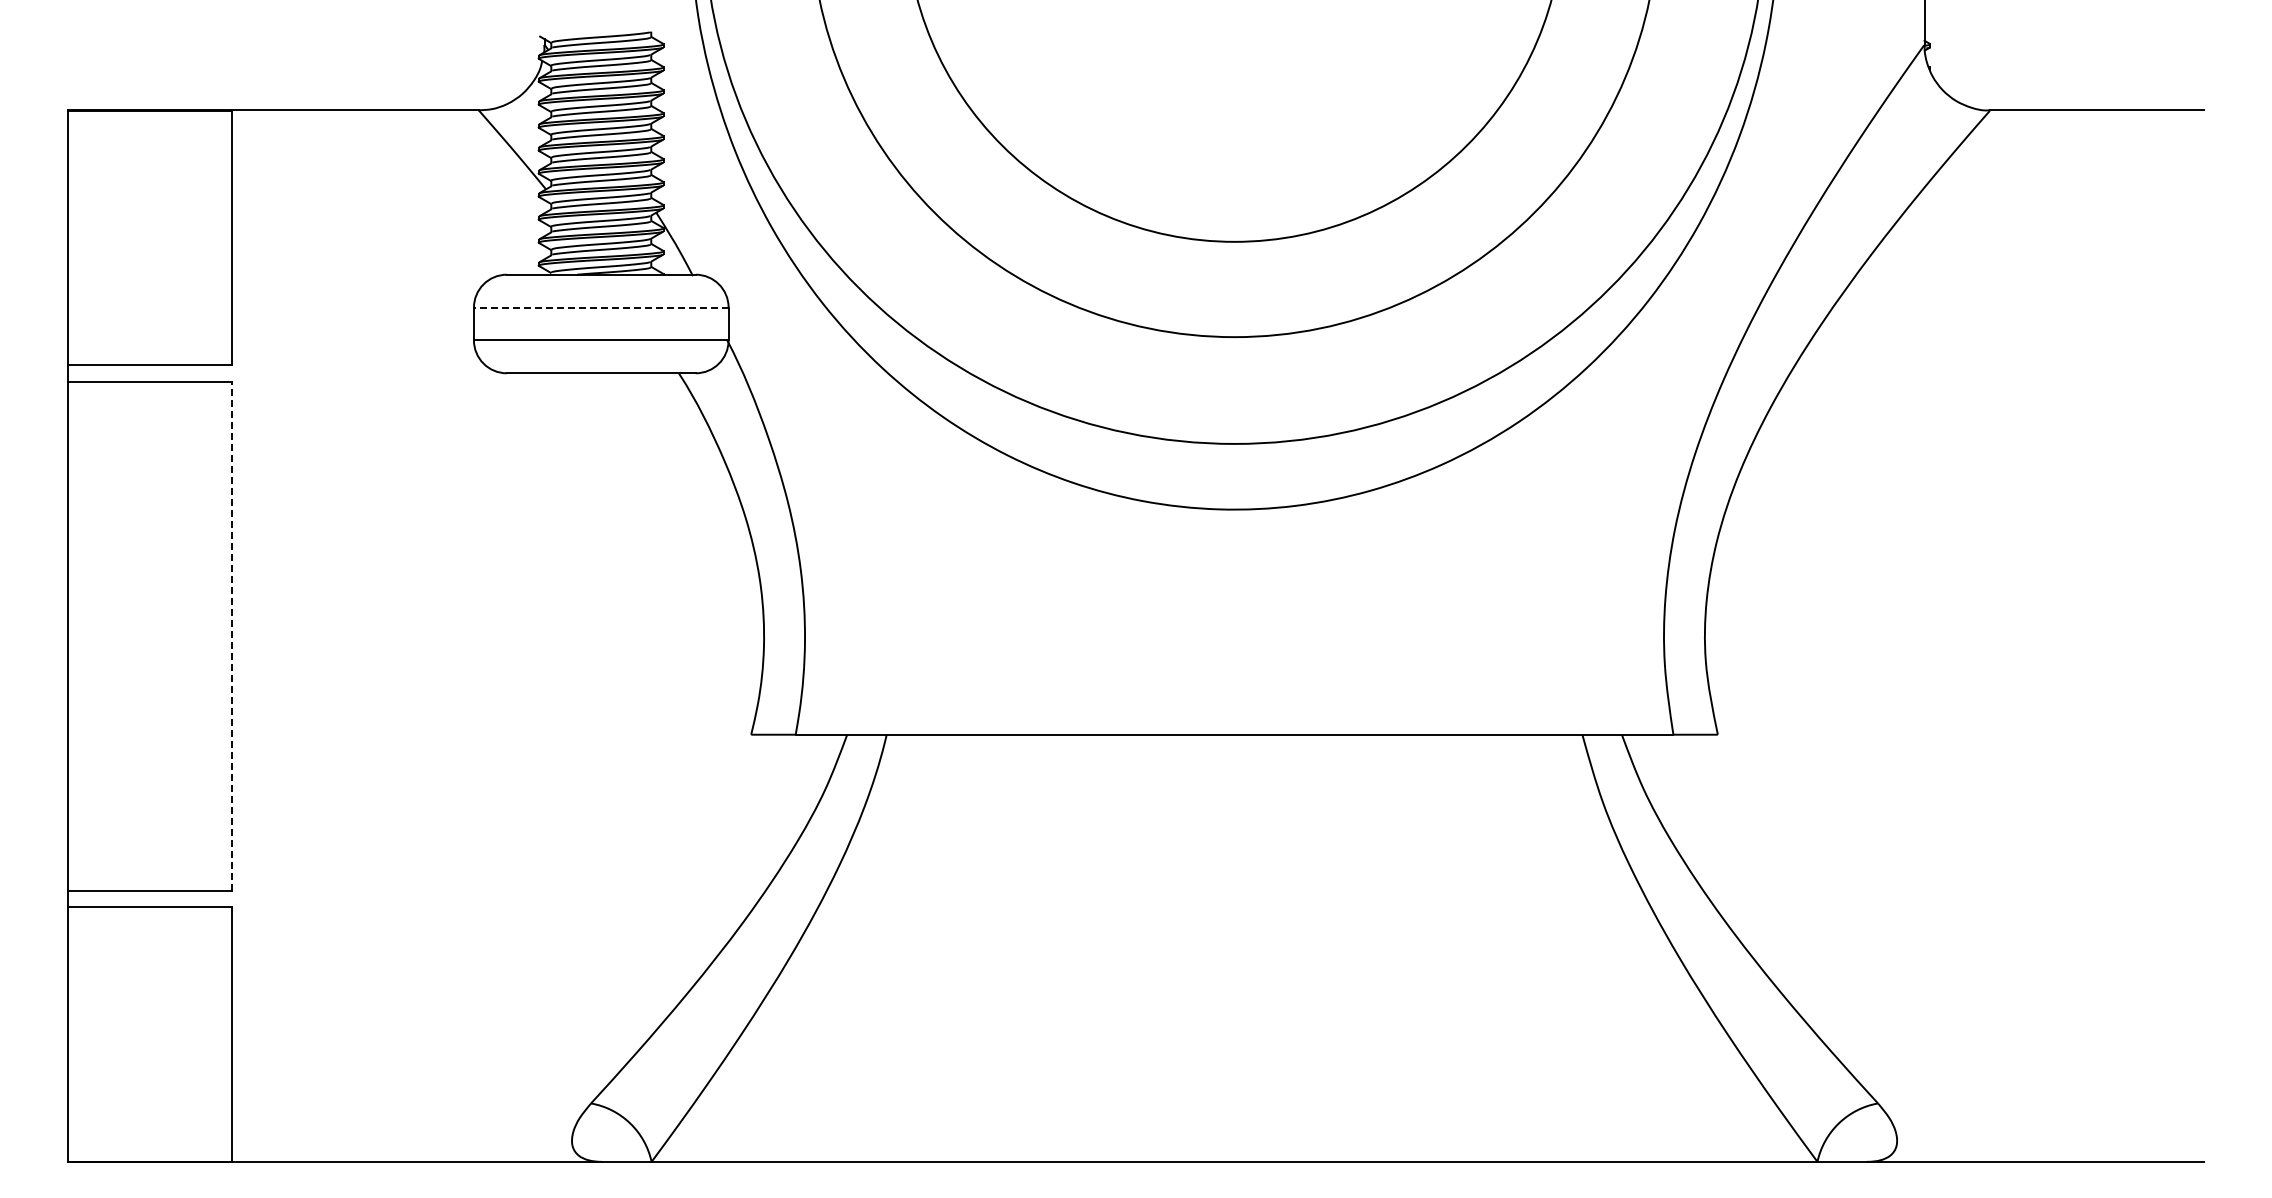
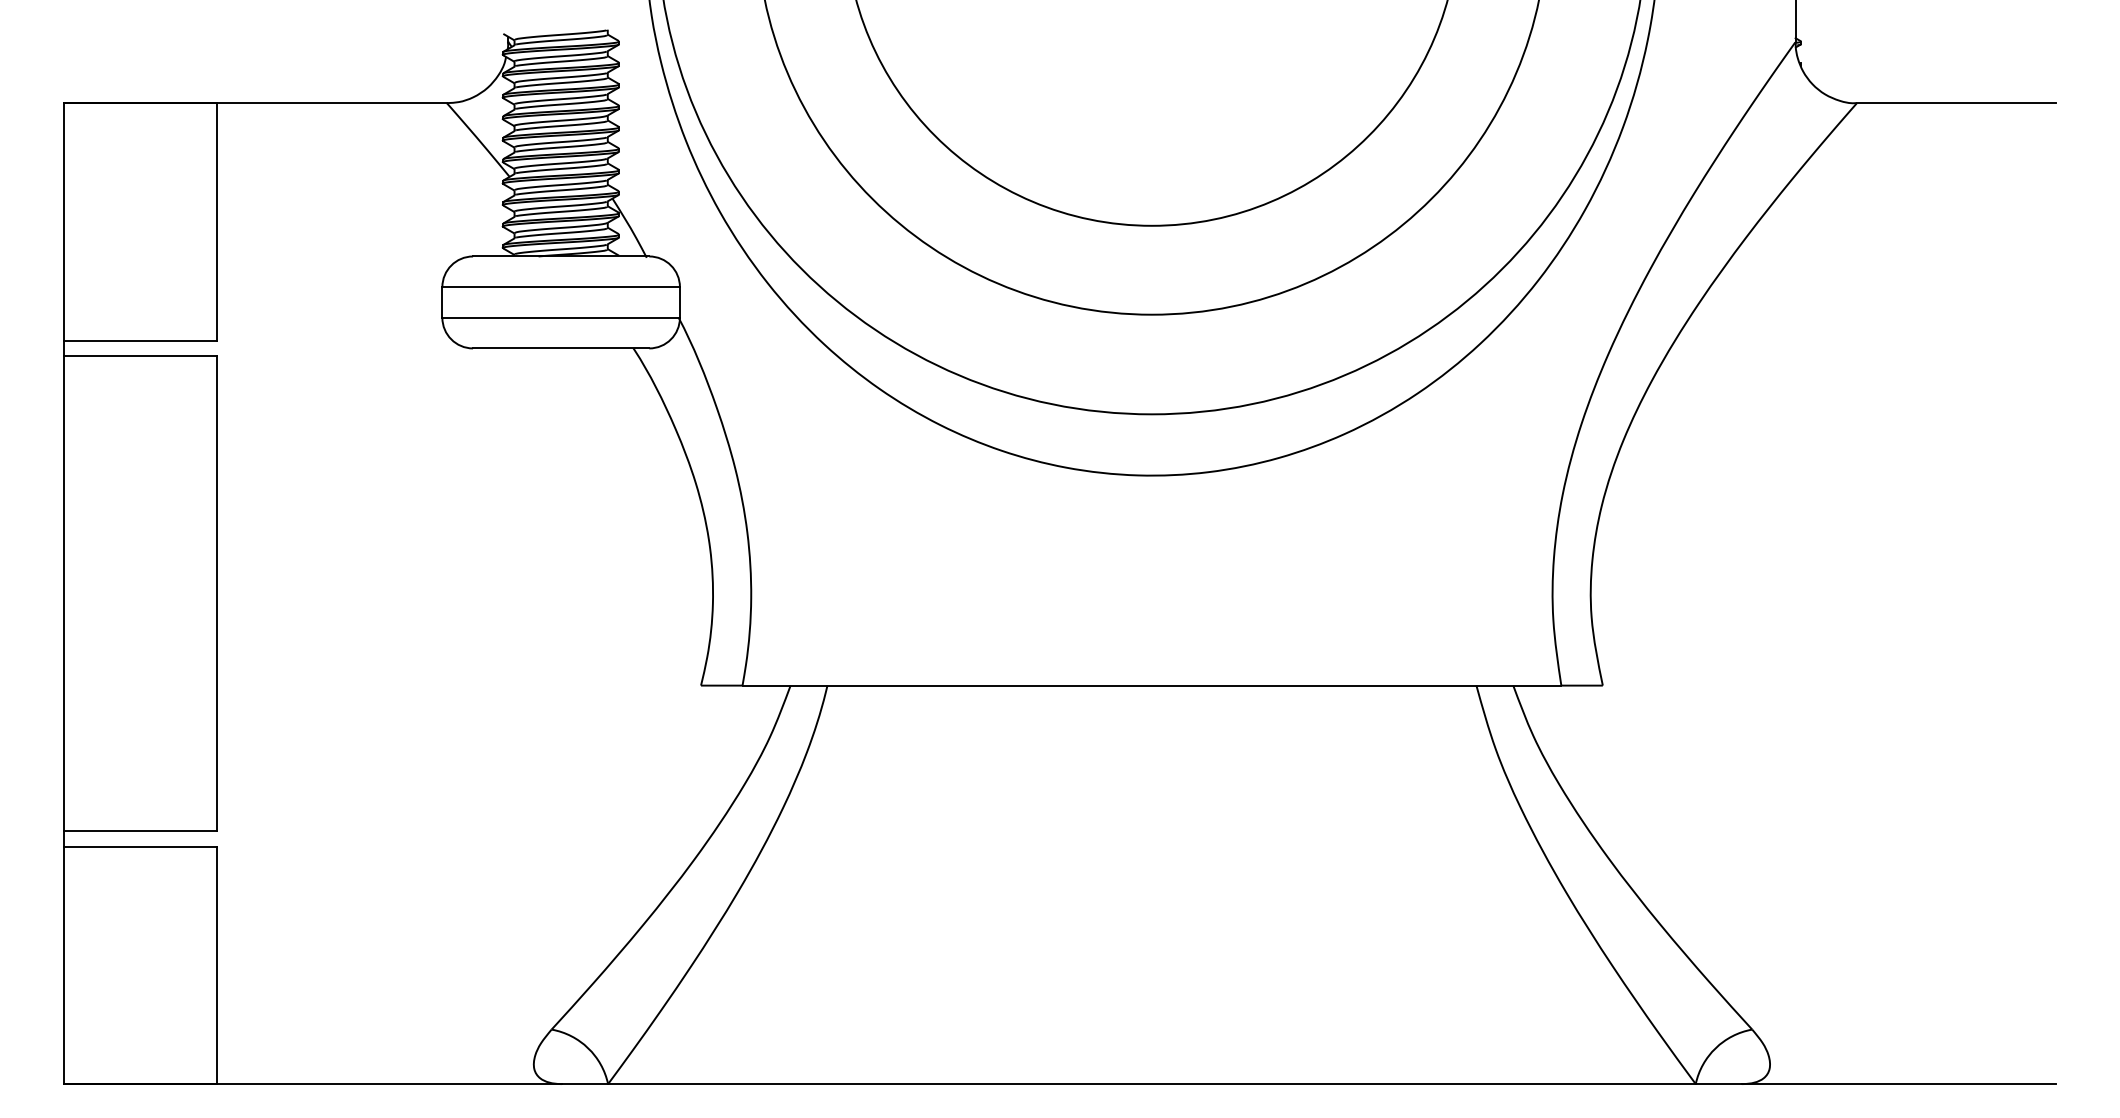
line: (600, 307) -> (560, 287), dashed -> solid
line: (232, 636) -> (217, 593), dashed -> solid

